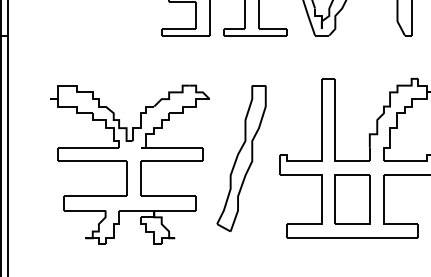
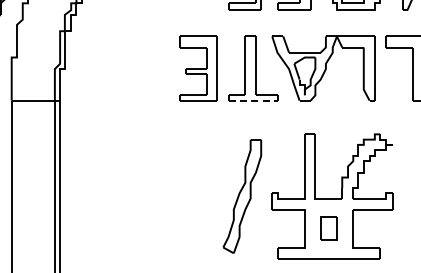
line: (254, 35) -> (252, 100), solid -> dashed
part: (130, 163) -> (155, 200), removed
part: (352, 199) -> (328, 228), size x0.6

